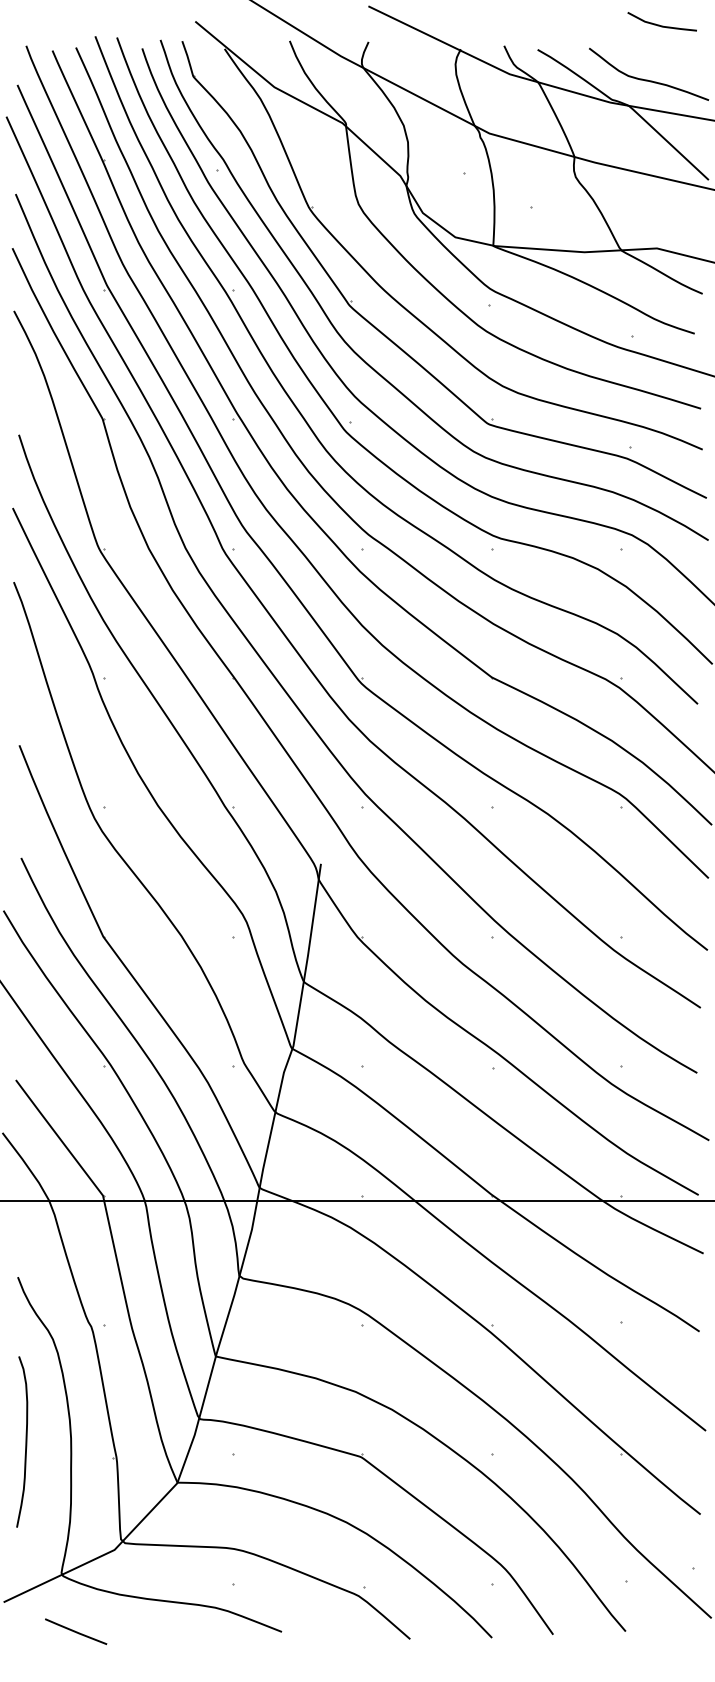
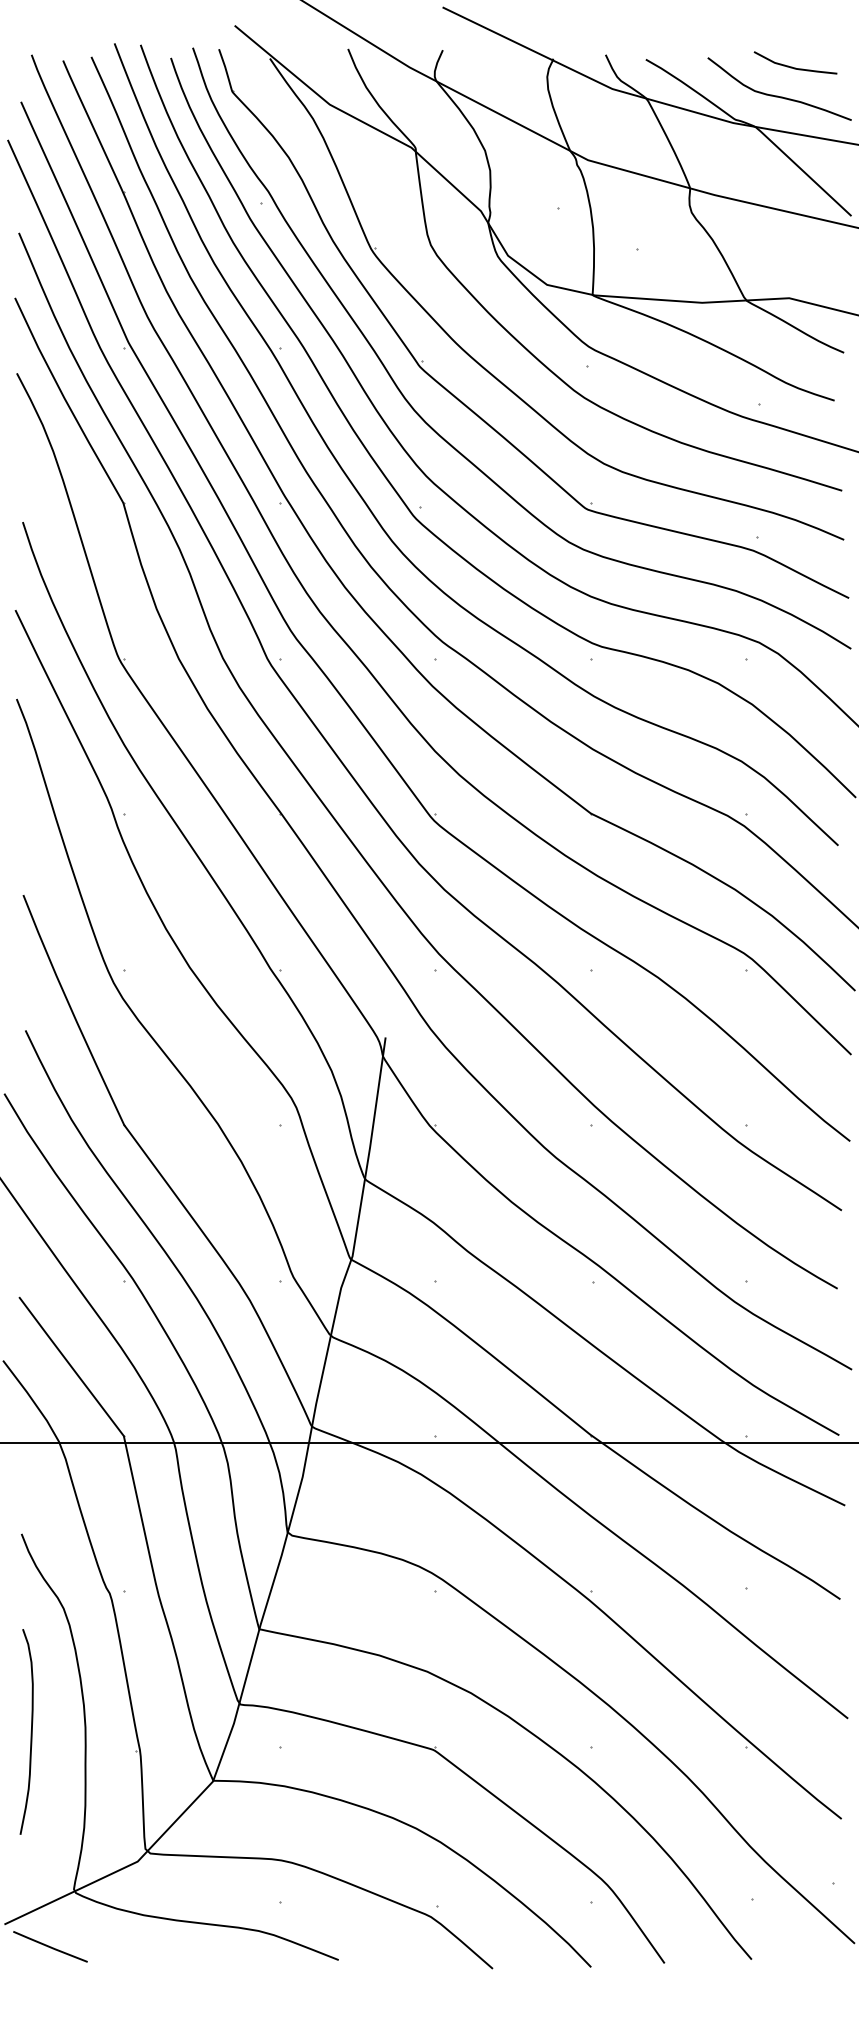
line: (659, 24) -> (792, 66), moved
line: (76, 1631) -> (50, 1946), moved

